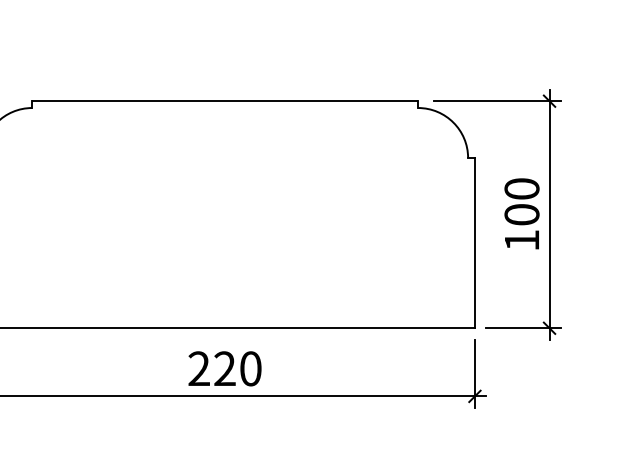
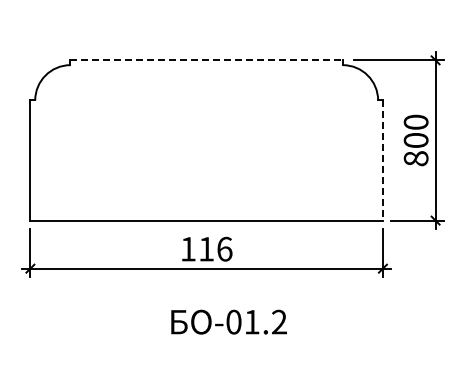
line: (226, 101) -> (207, 60), solid -> dashed
text: (521, 240) -> (415, 158), 100 -> 800
line: (474, 244) -> (382, 161), solid -> dashed
text: (224, 367) -> (206, 248), 220 -> 116

